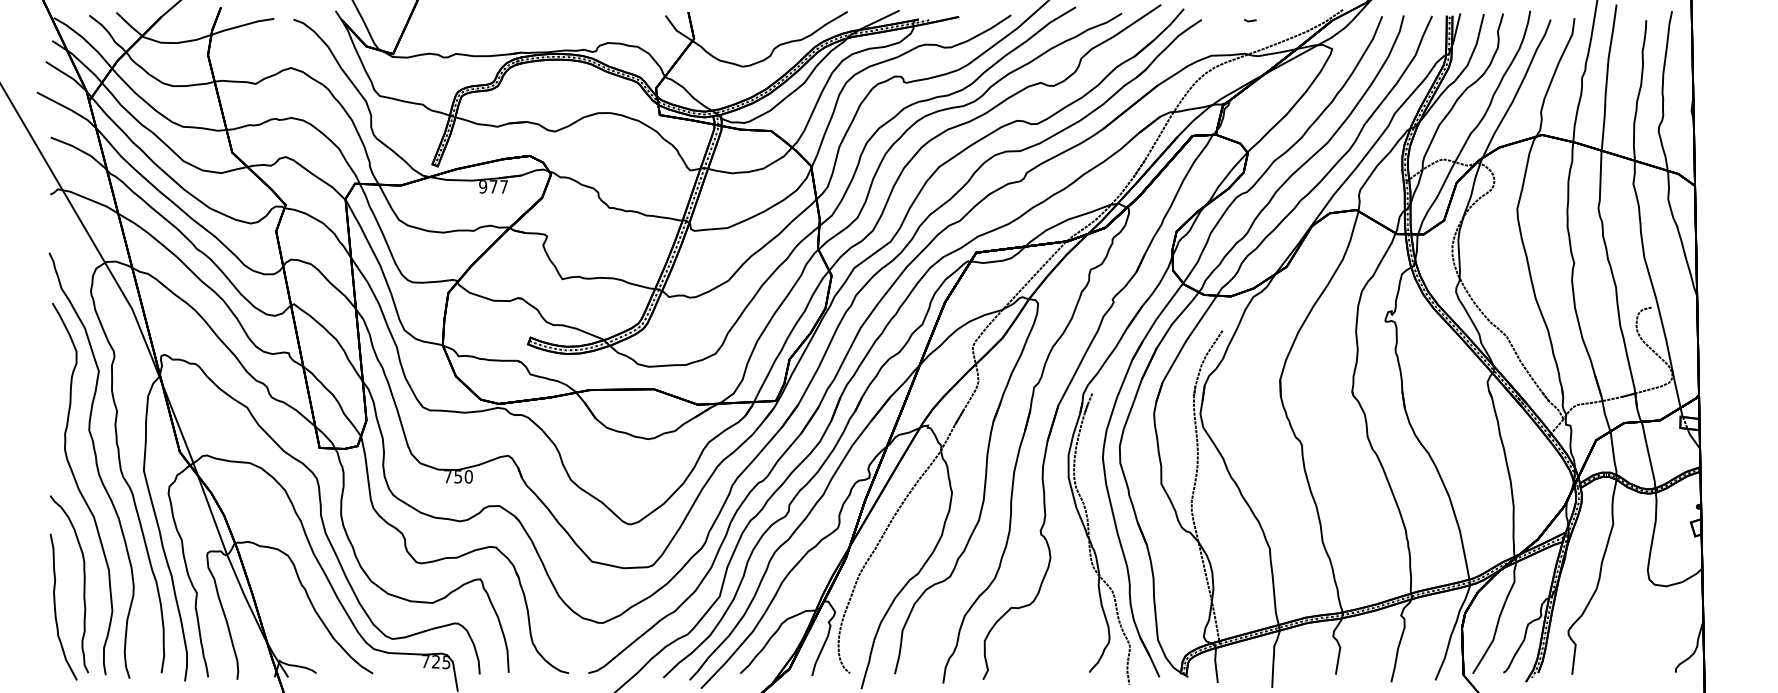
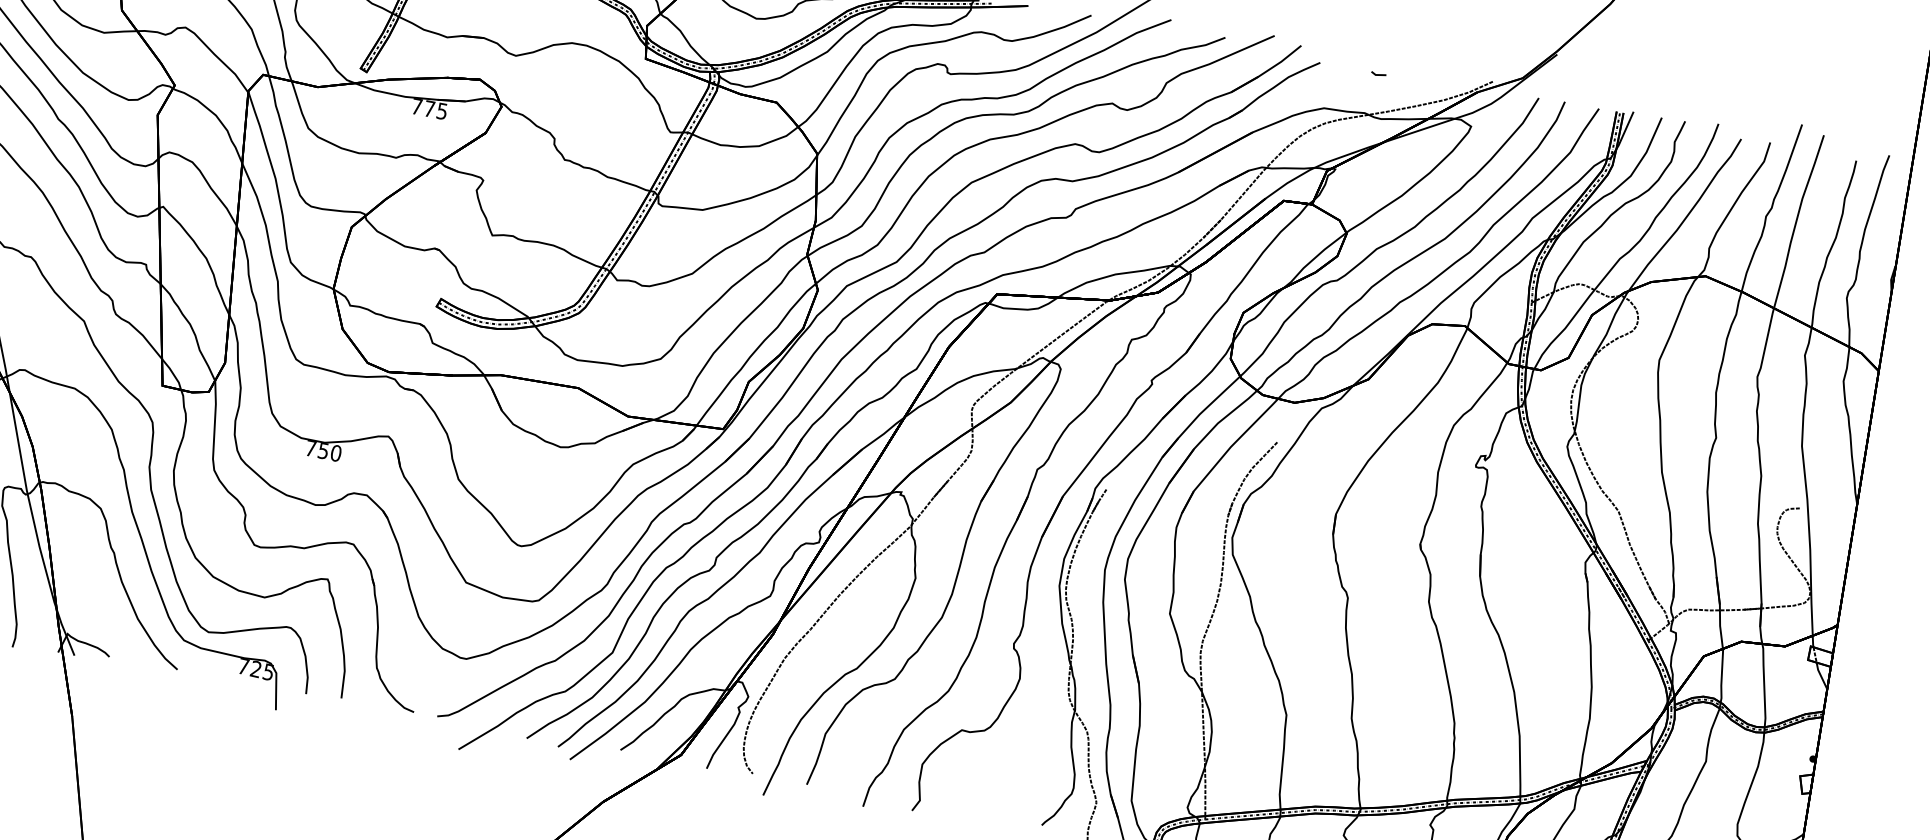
text: (493, 186) -> (429, 108), 977 -> 775

